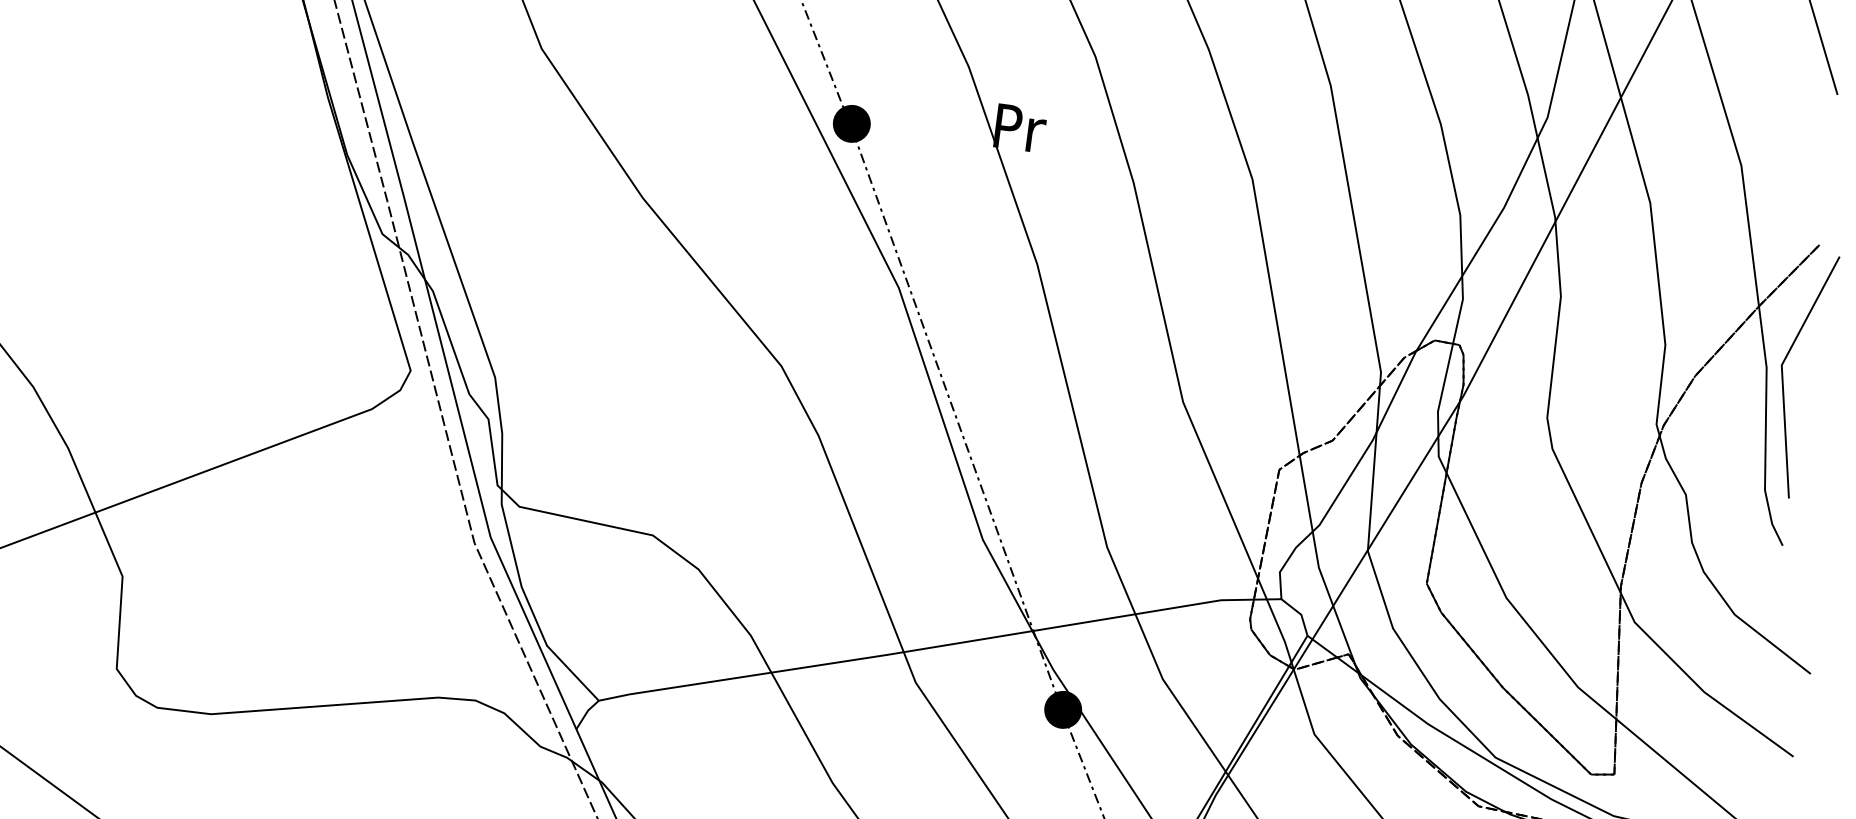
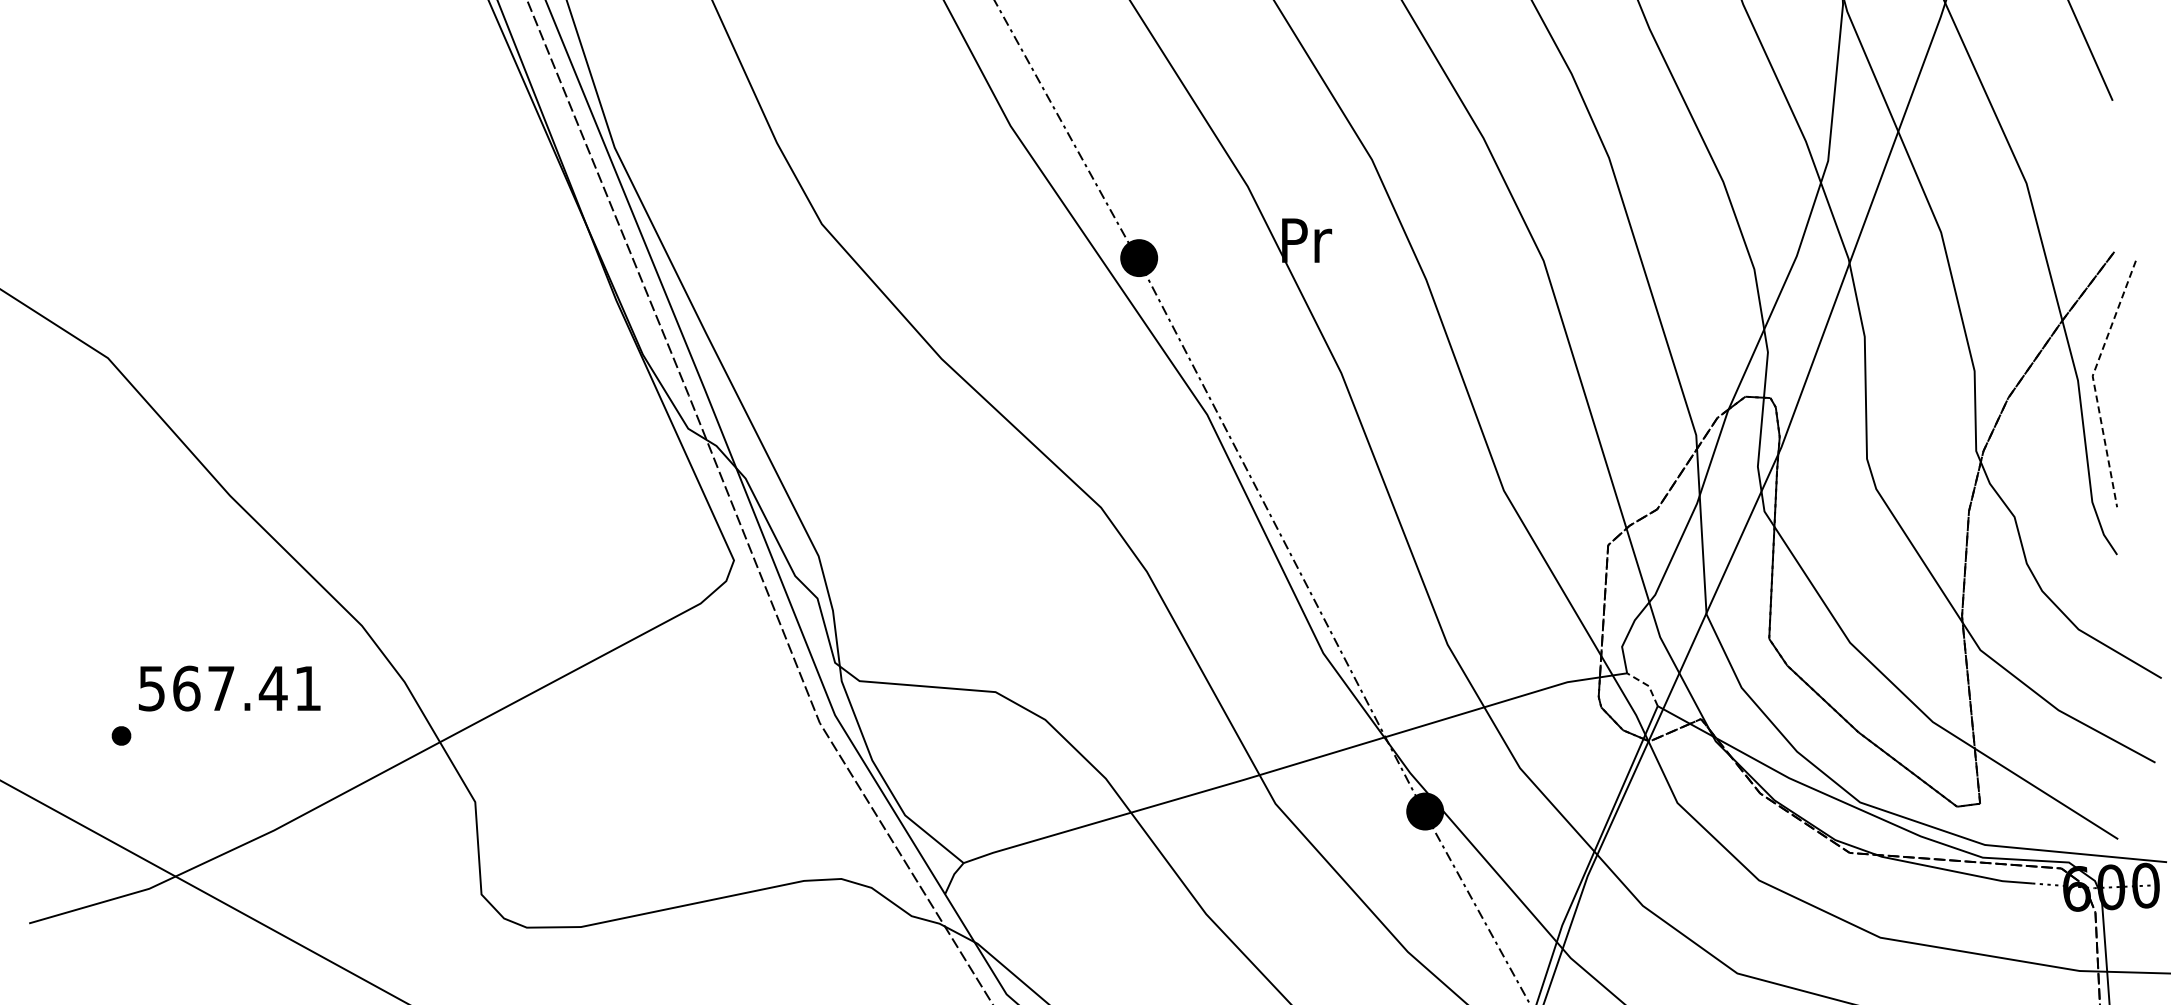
line: (1782, 369) -> (2093, 380), solid -> dashed
line: (1300, 613) -> (1647, 685), solid -> dashed

